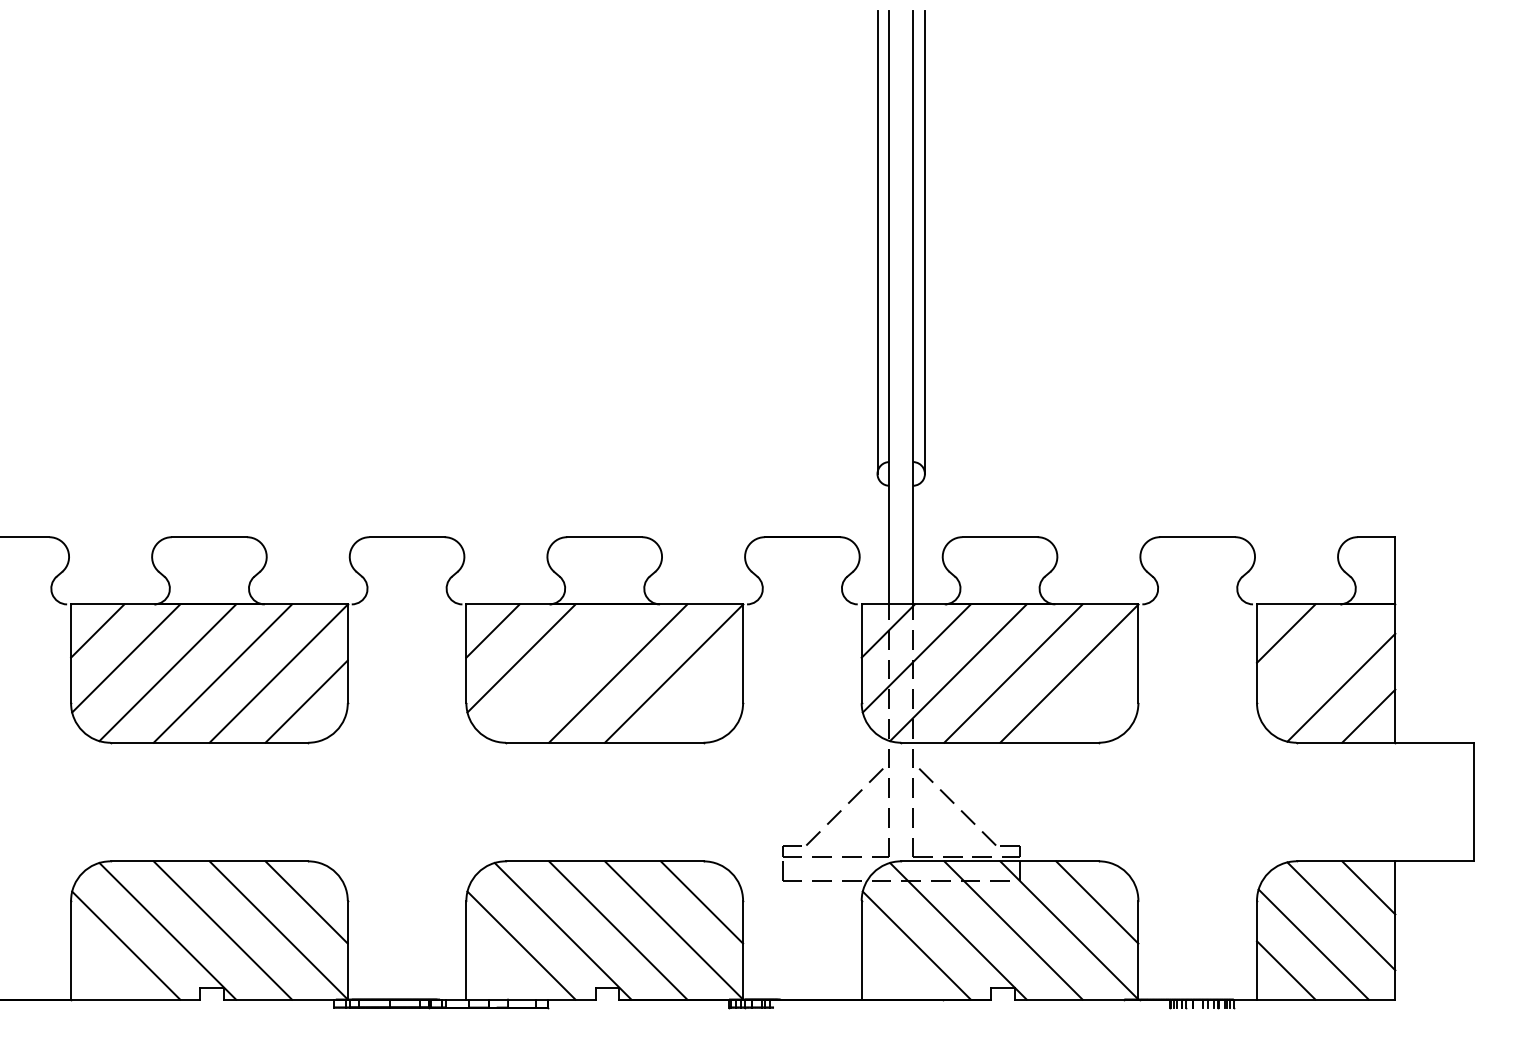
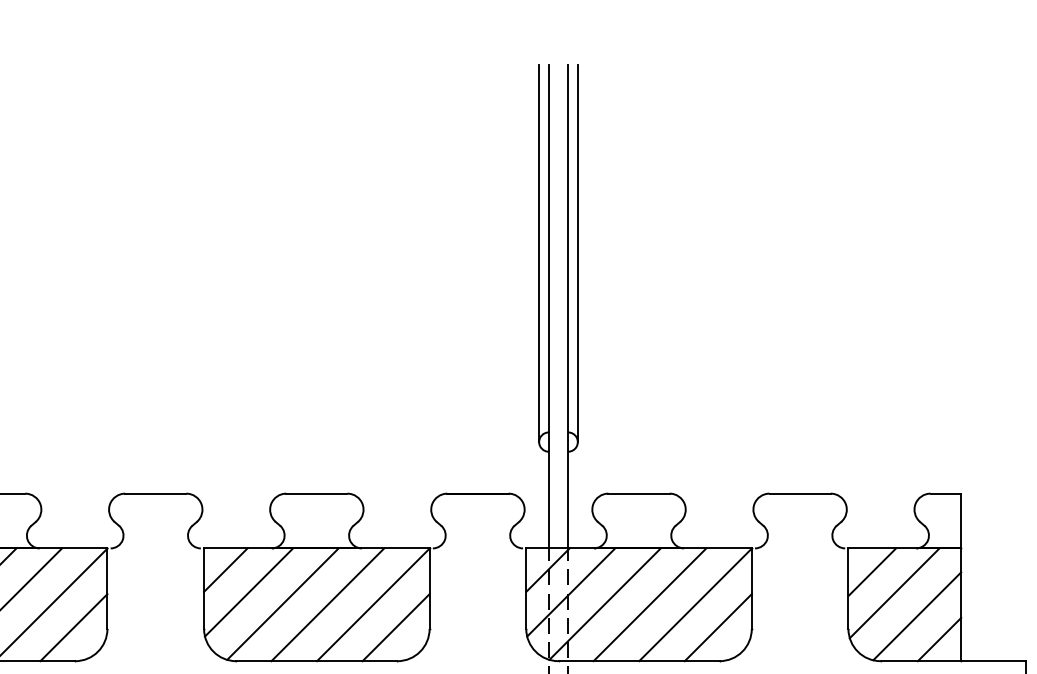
line: (1313, 659) -> (894, 593), added
line: (562, 672) -> (282, 603), added
line: (701, 701) -> (395, 627), added
line: (1097, 701) -> (718, 627), added

